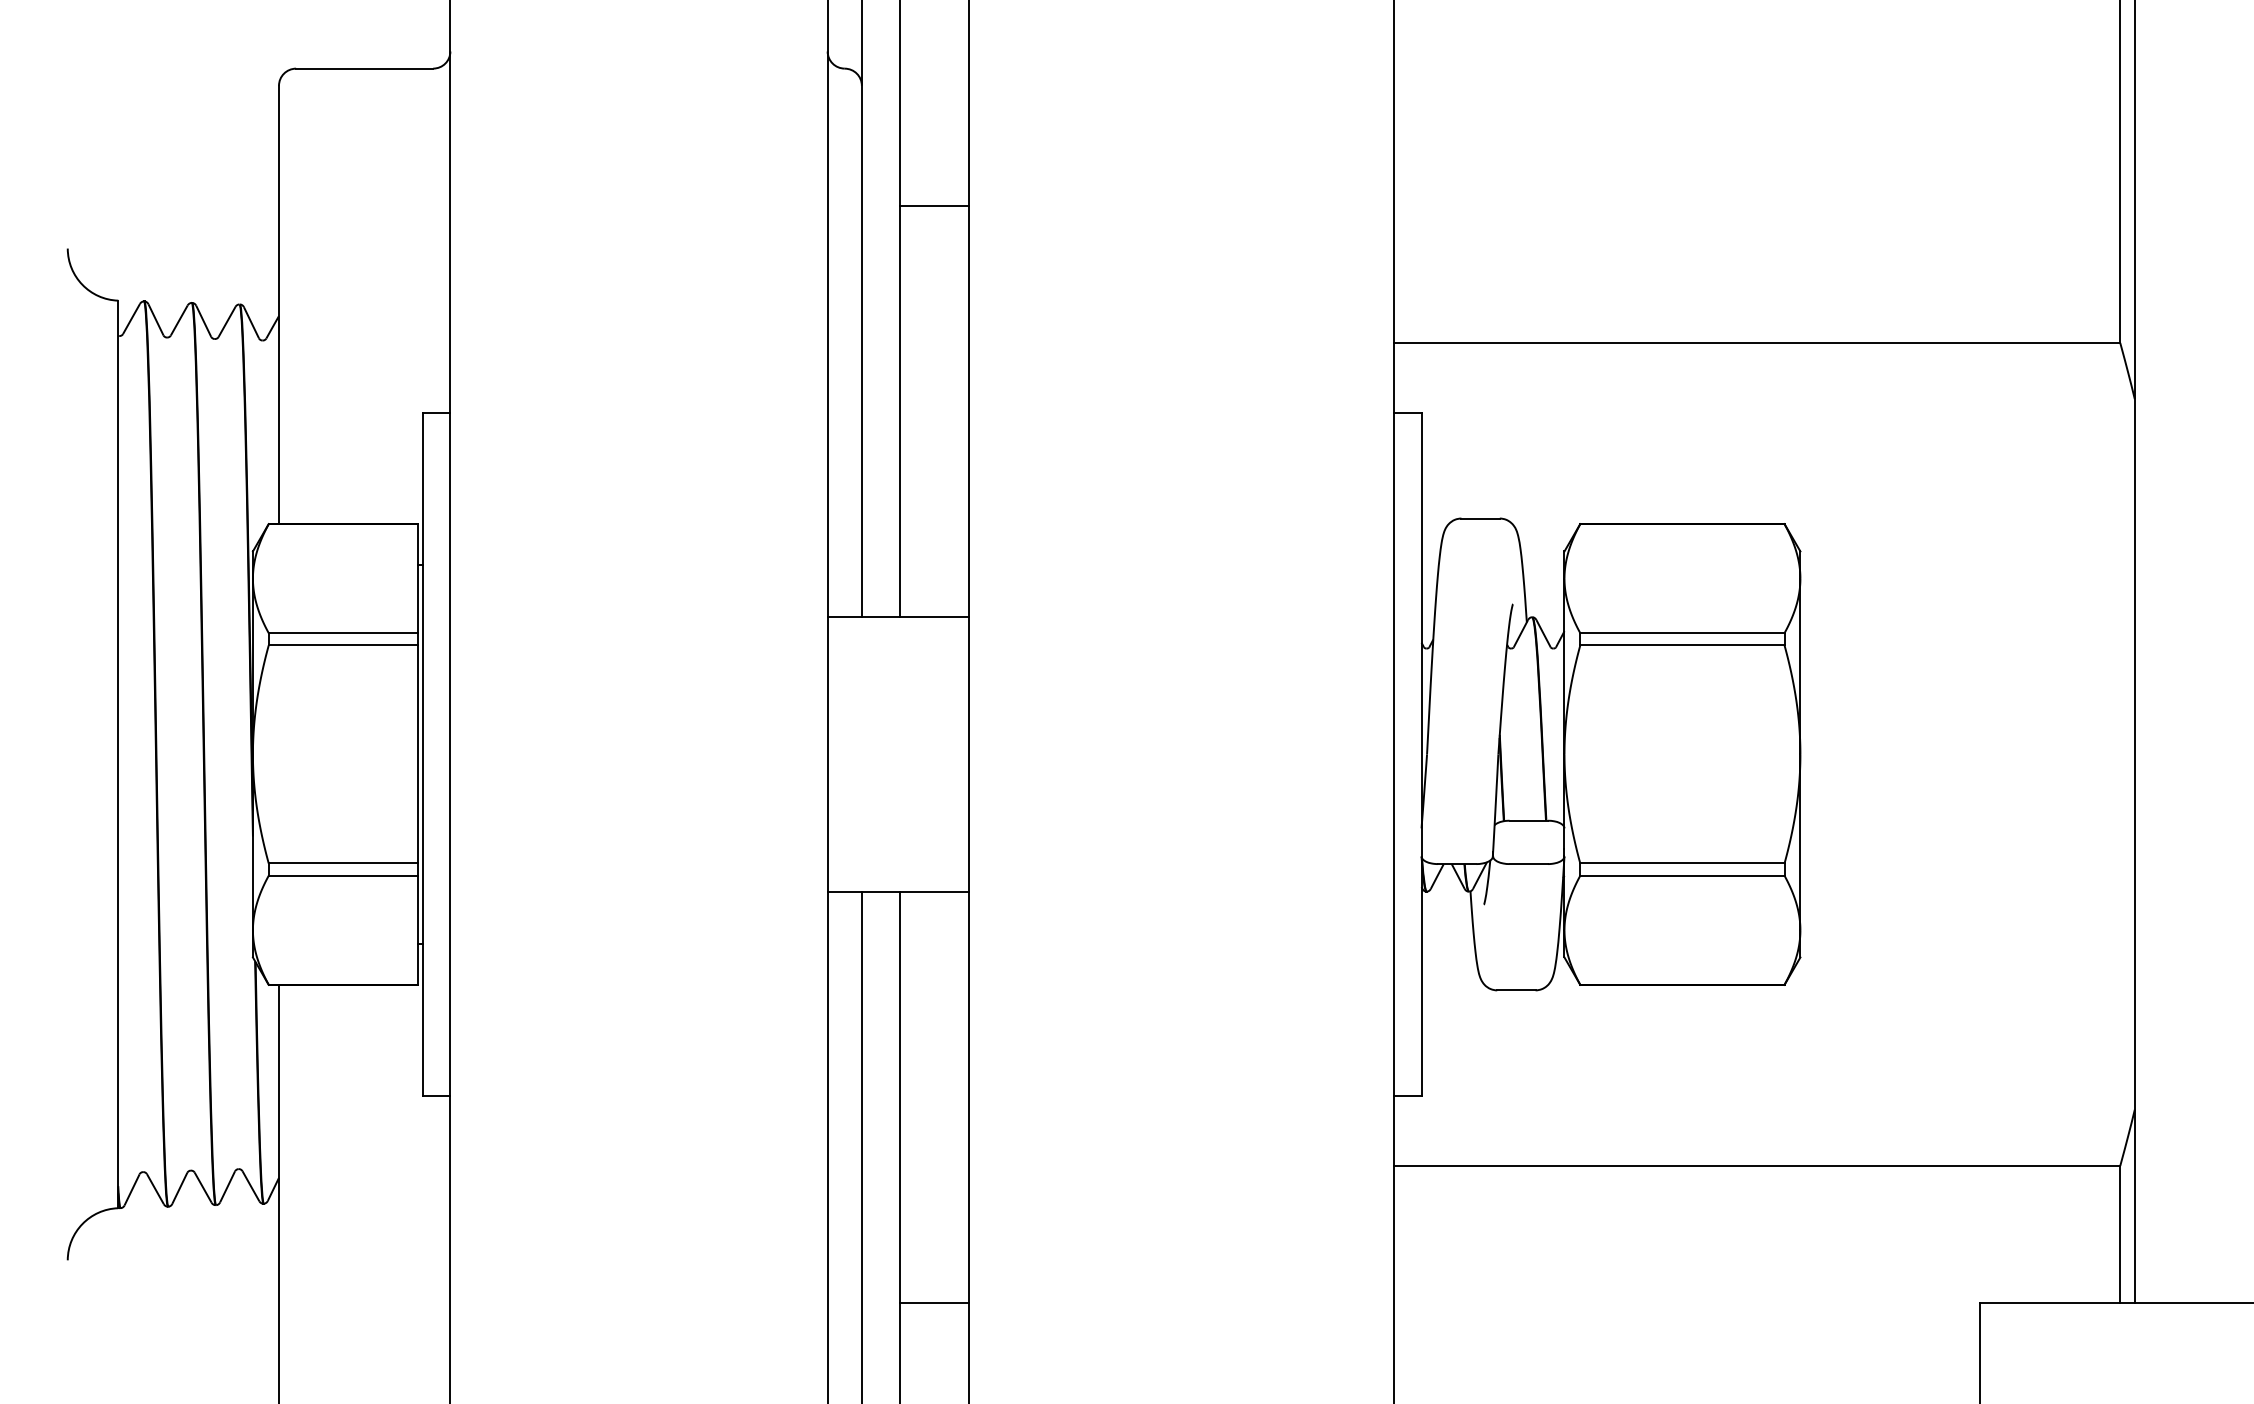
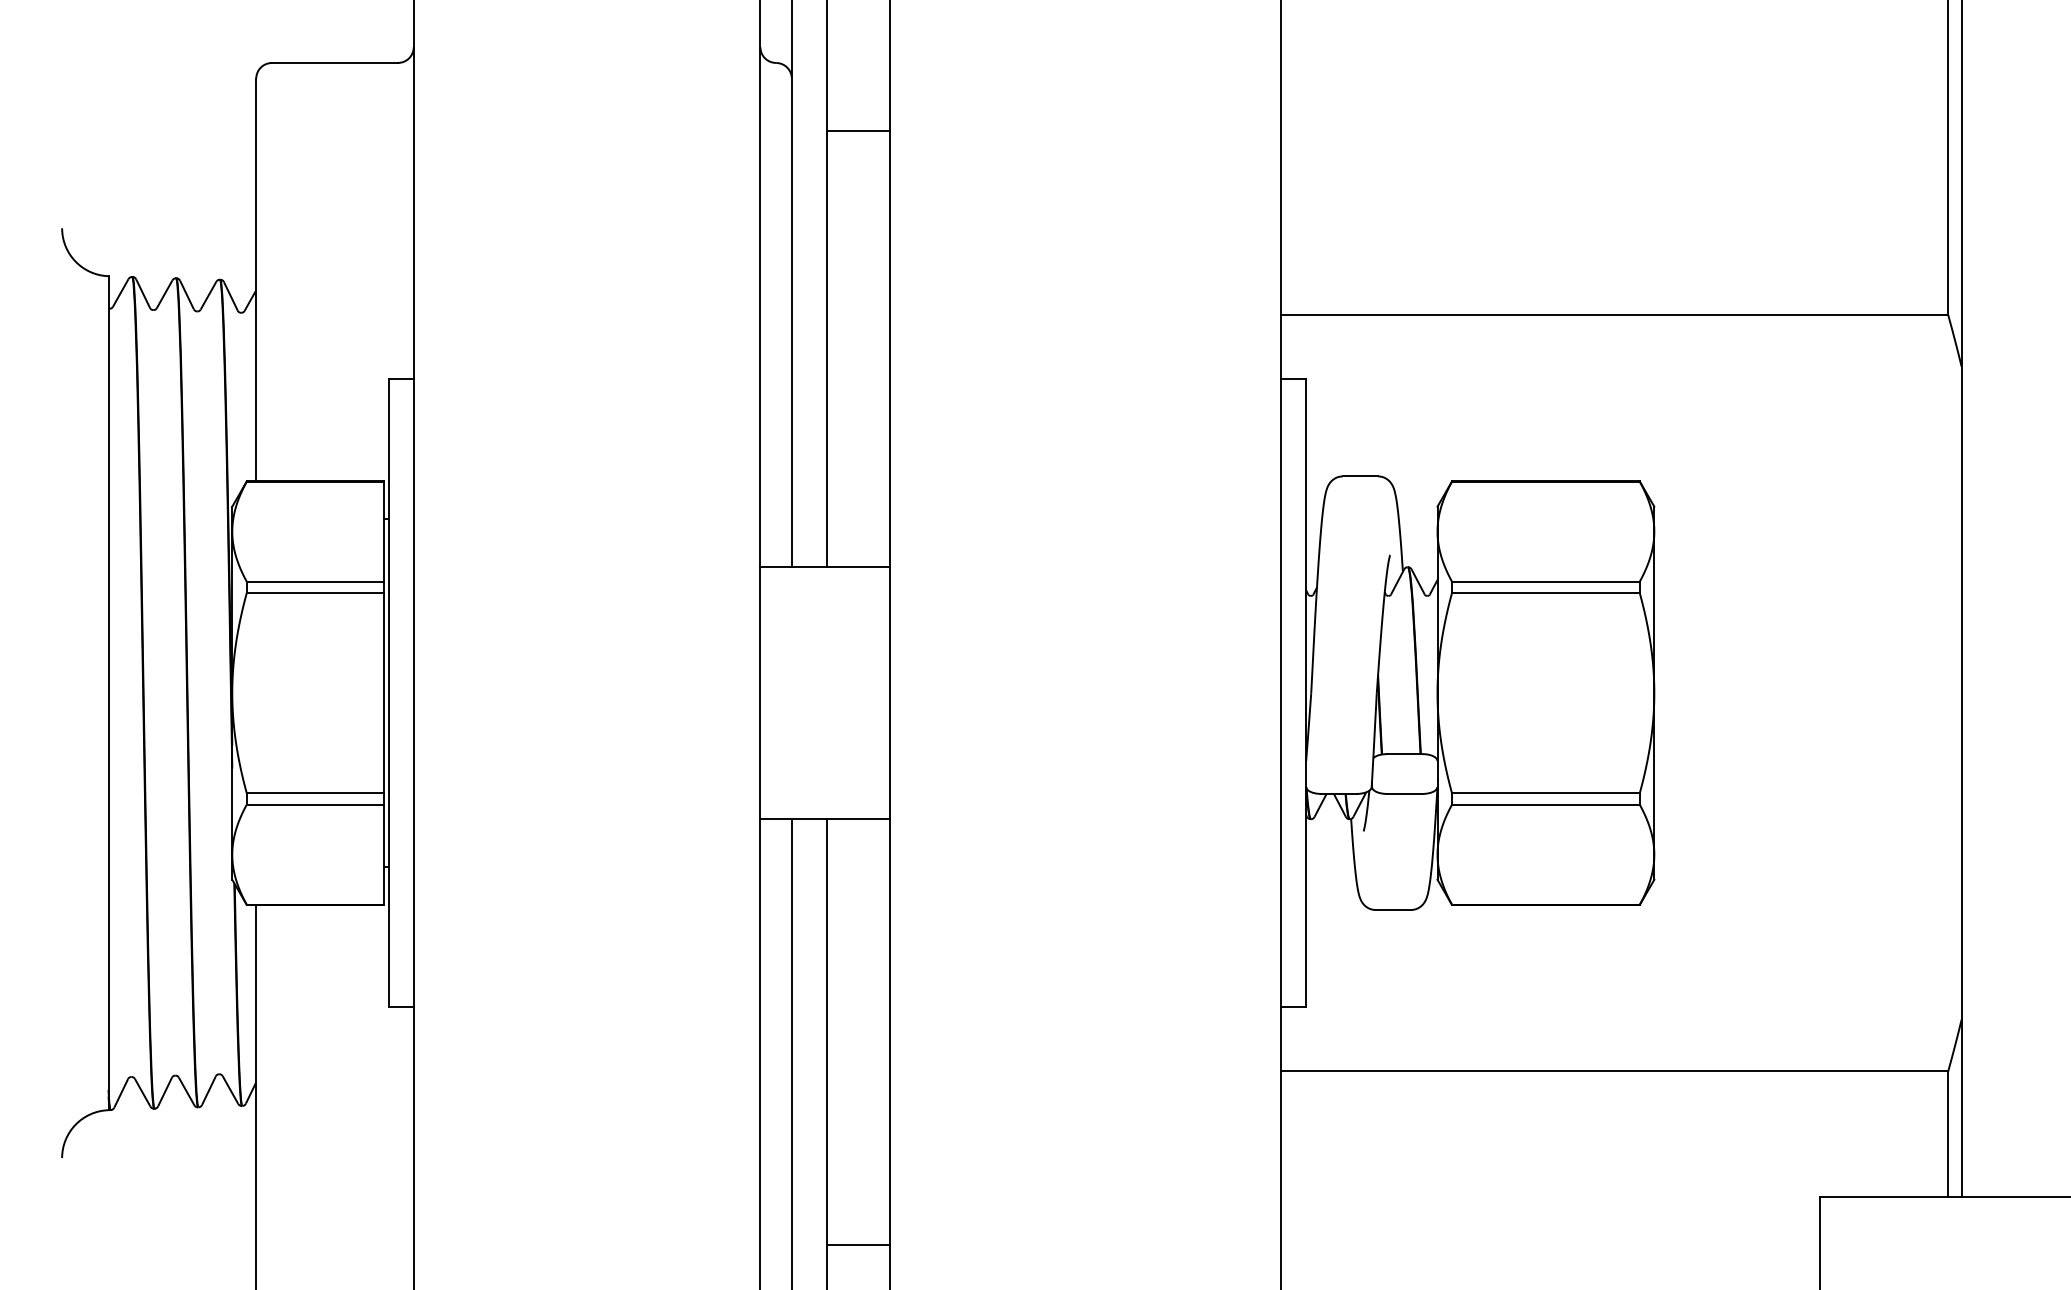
line: (934, 206) -> (858, 131), moved
line: (934, 1303) -> (858, 1245), moved

